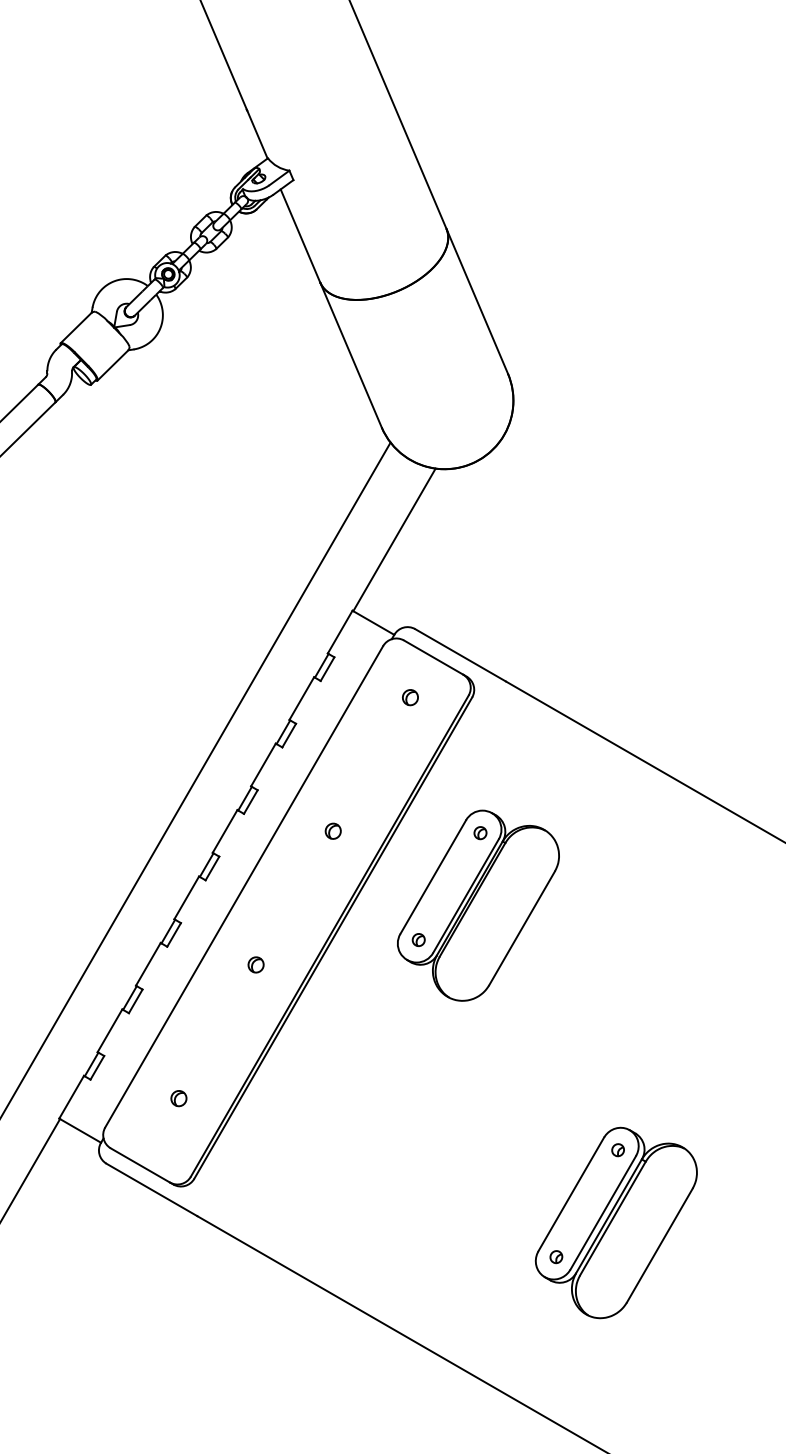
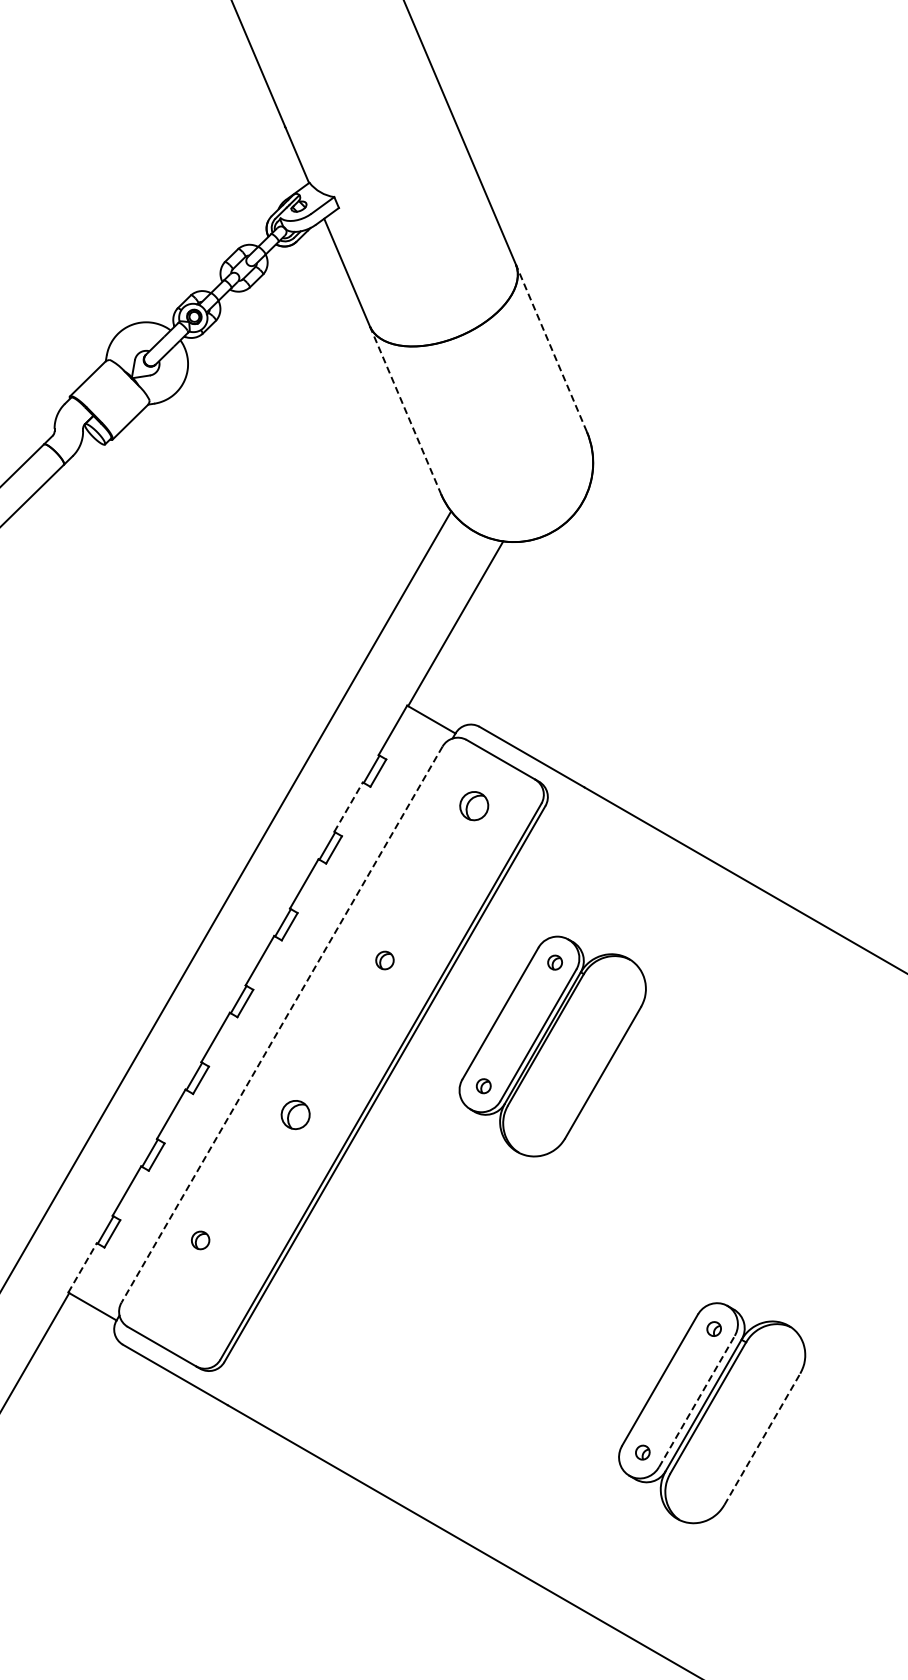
line: (477, 301) -> (551, 348), solid -> dashed
line: (351, 355) -> (405, 410), solid -> dashed
part: (409, 697) -> (473, 805), size x1.6
line: (301, 698) -> (348, 807), solid -> dashed
line: (243, 887) -> (281, 1025), solid -> dashed
part: (255, 964) -> (295, 1114), size x1.6
line: (71, 1096) -> (82, 1267), solid -> dashed
part: (178, 1098) -> (200, 1240), moved
line: (602, 1212) -> (696, 1401), solid -> dashed
line: (659, 1245) -> (762, 1439), solid -> dashed

